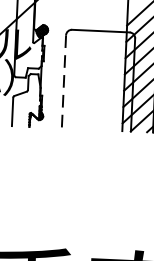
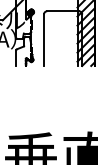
line: (64, 82) -> (44, 40), dashed -> solid

